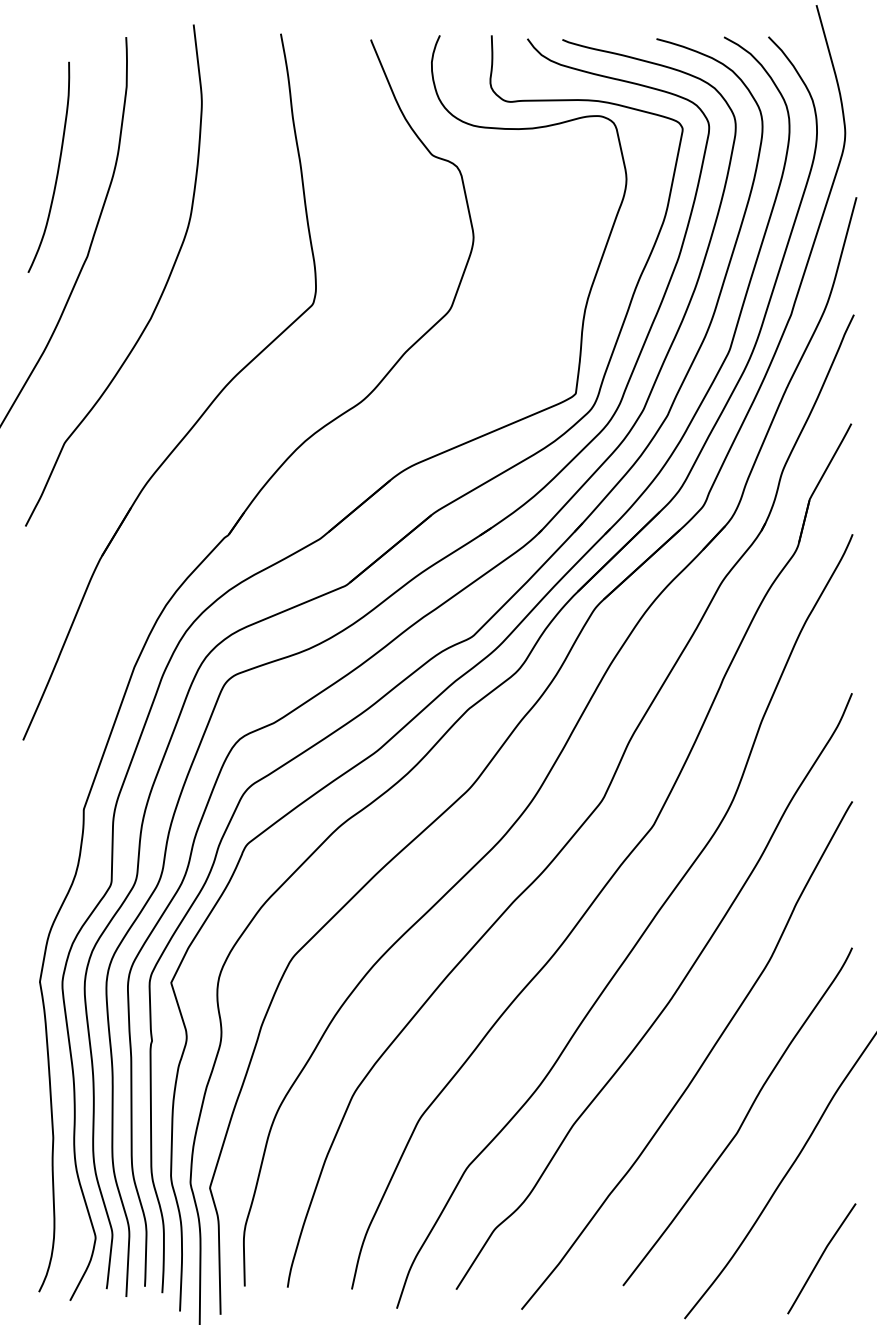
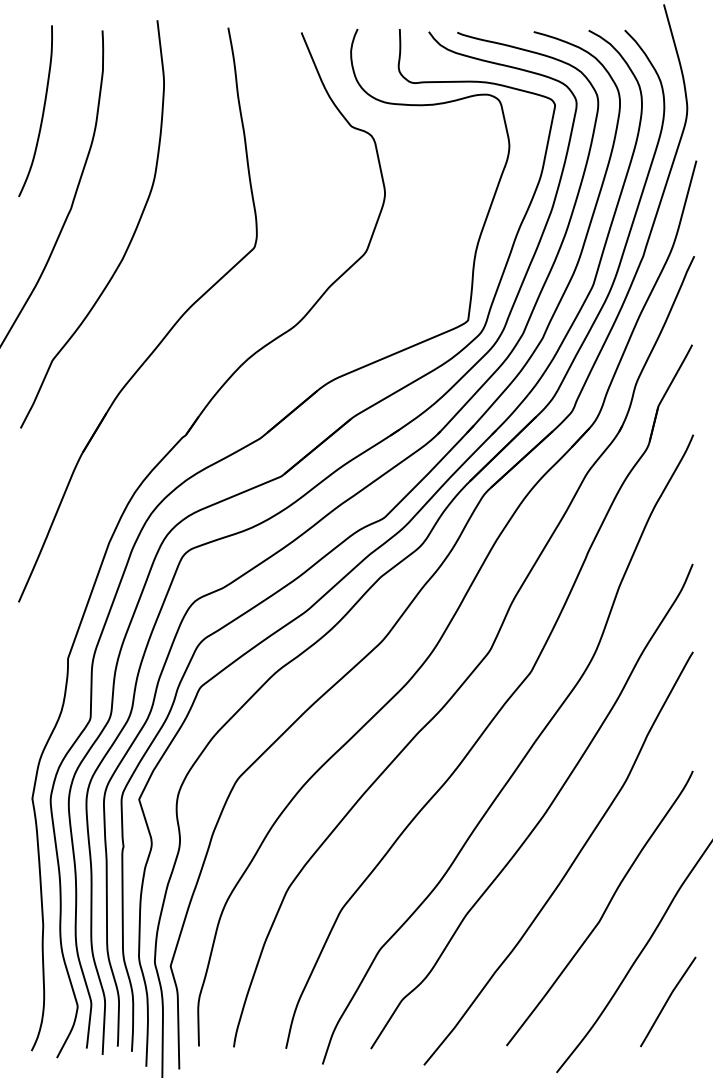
curve: (57, 167) -> (42, 111), moved
curve: (821, 1258) -> (667, 1001), moved

